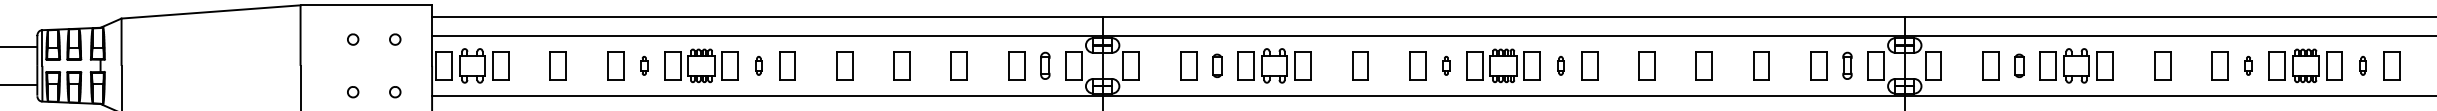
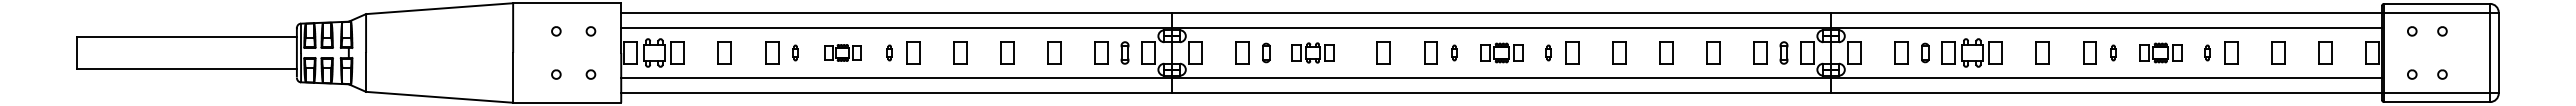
part: (701, 65) -> (842, 52), size x0.6
part: (1273, 65) -> (1312, 52), size x0.7
part: (1503, 65) -> (1501, 52), size x0.7
part: (2305, 65) -> (2160, 52), size x0.7

